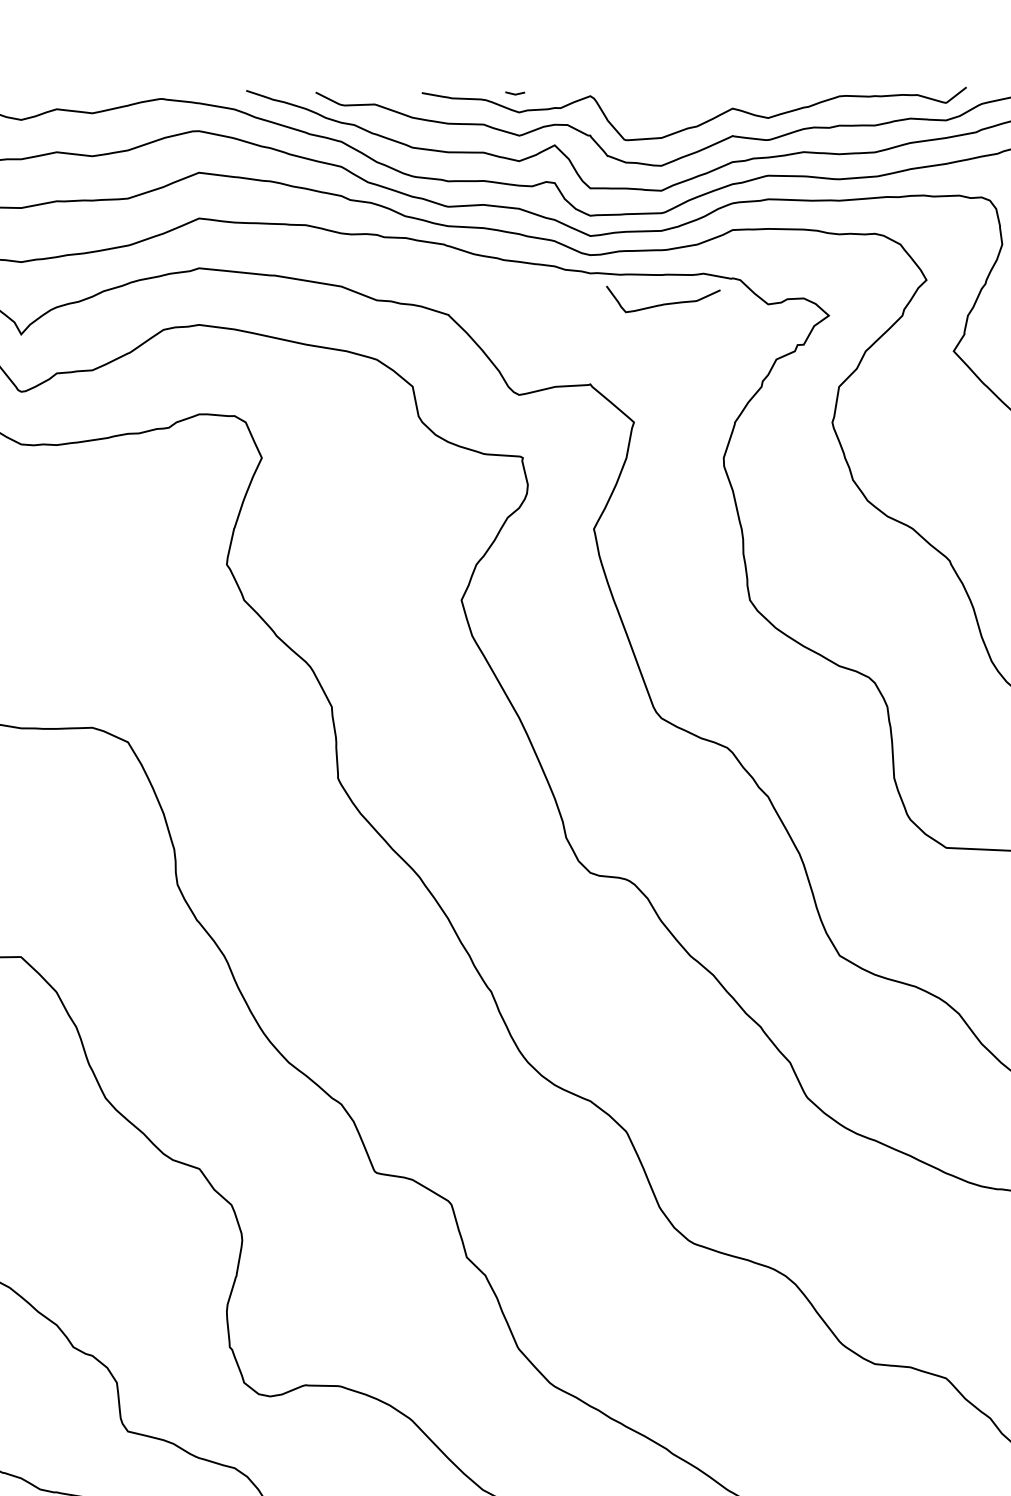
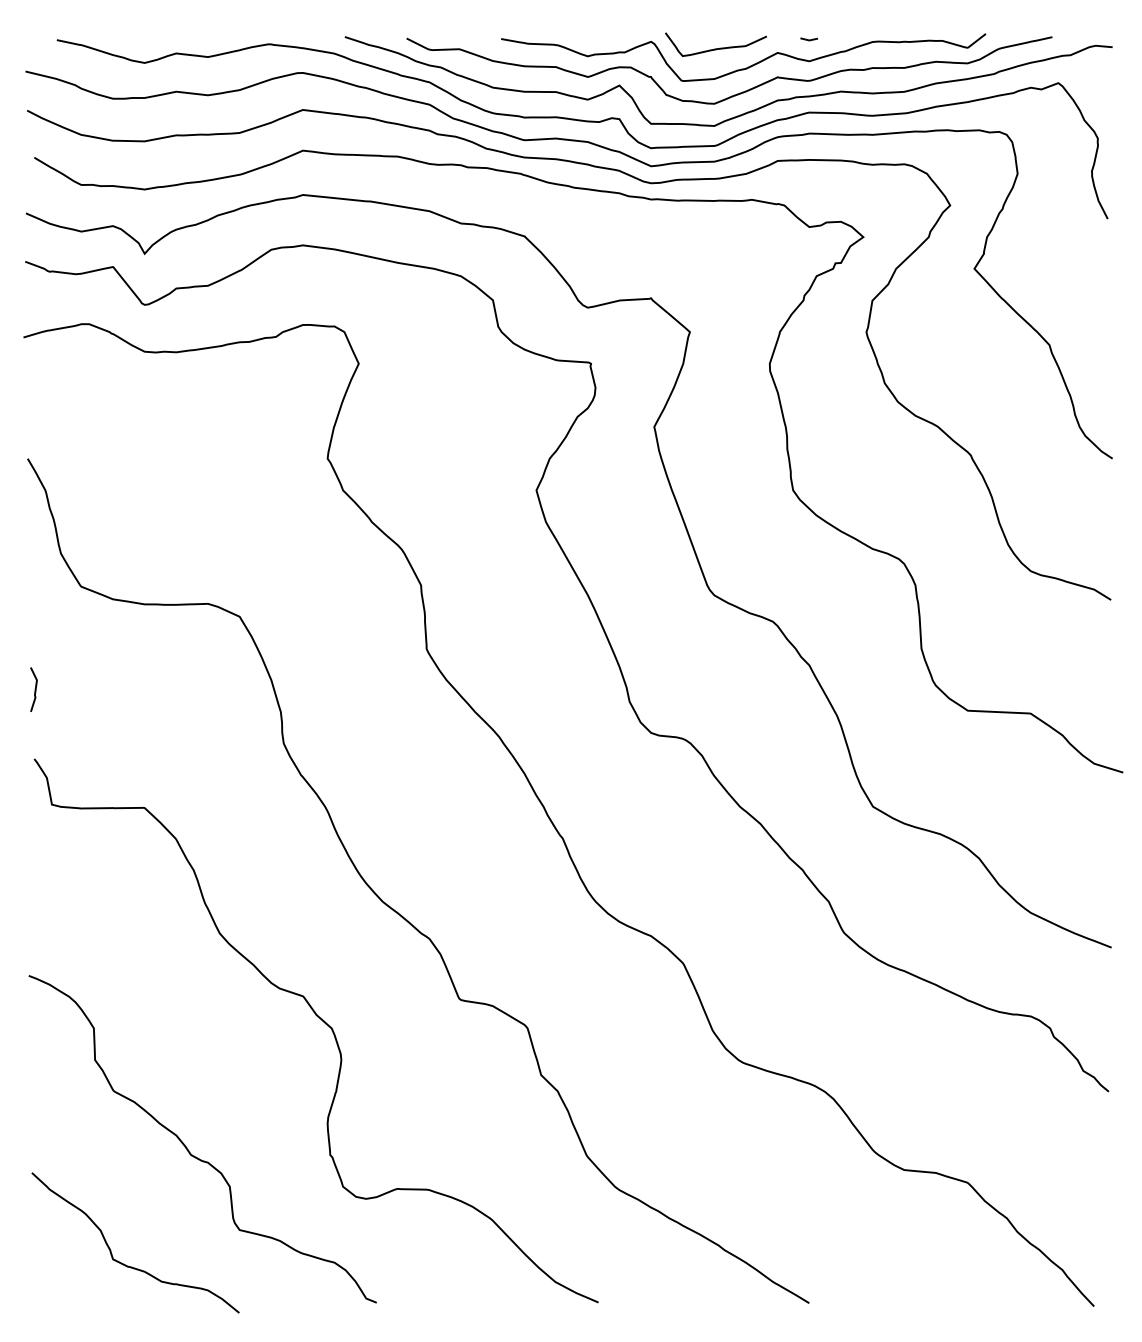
line: (514, 93) -> (808, 39), moved
curve: (662, 303) -> (715, 48), moved

